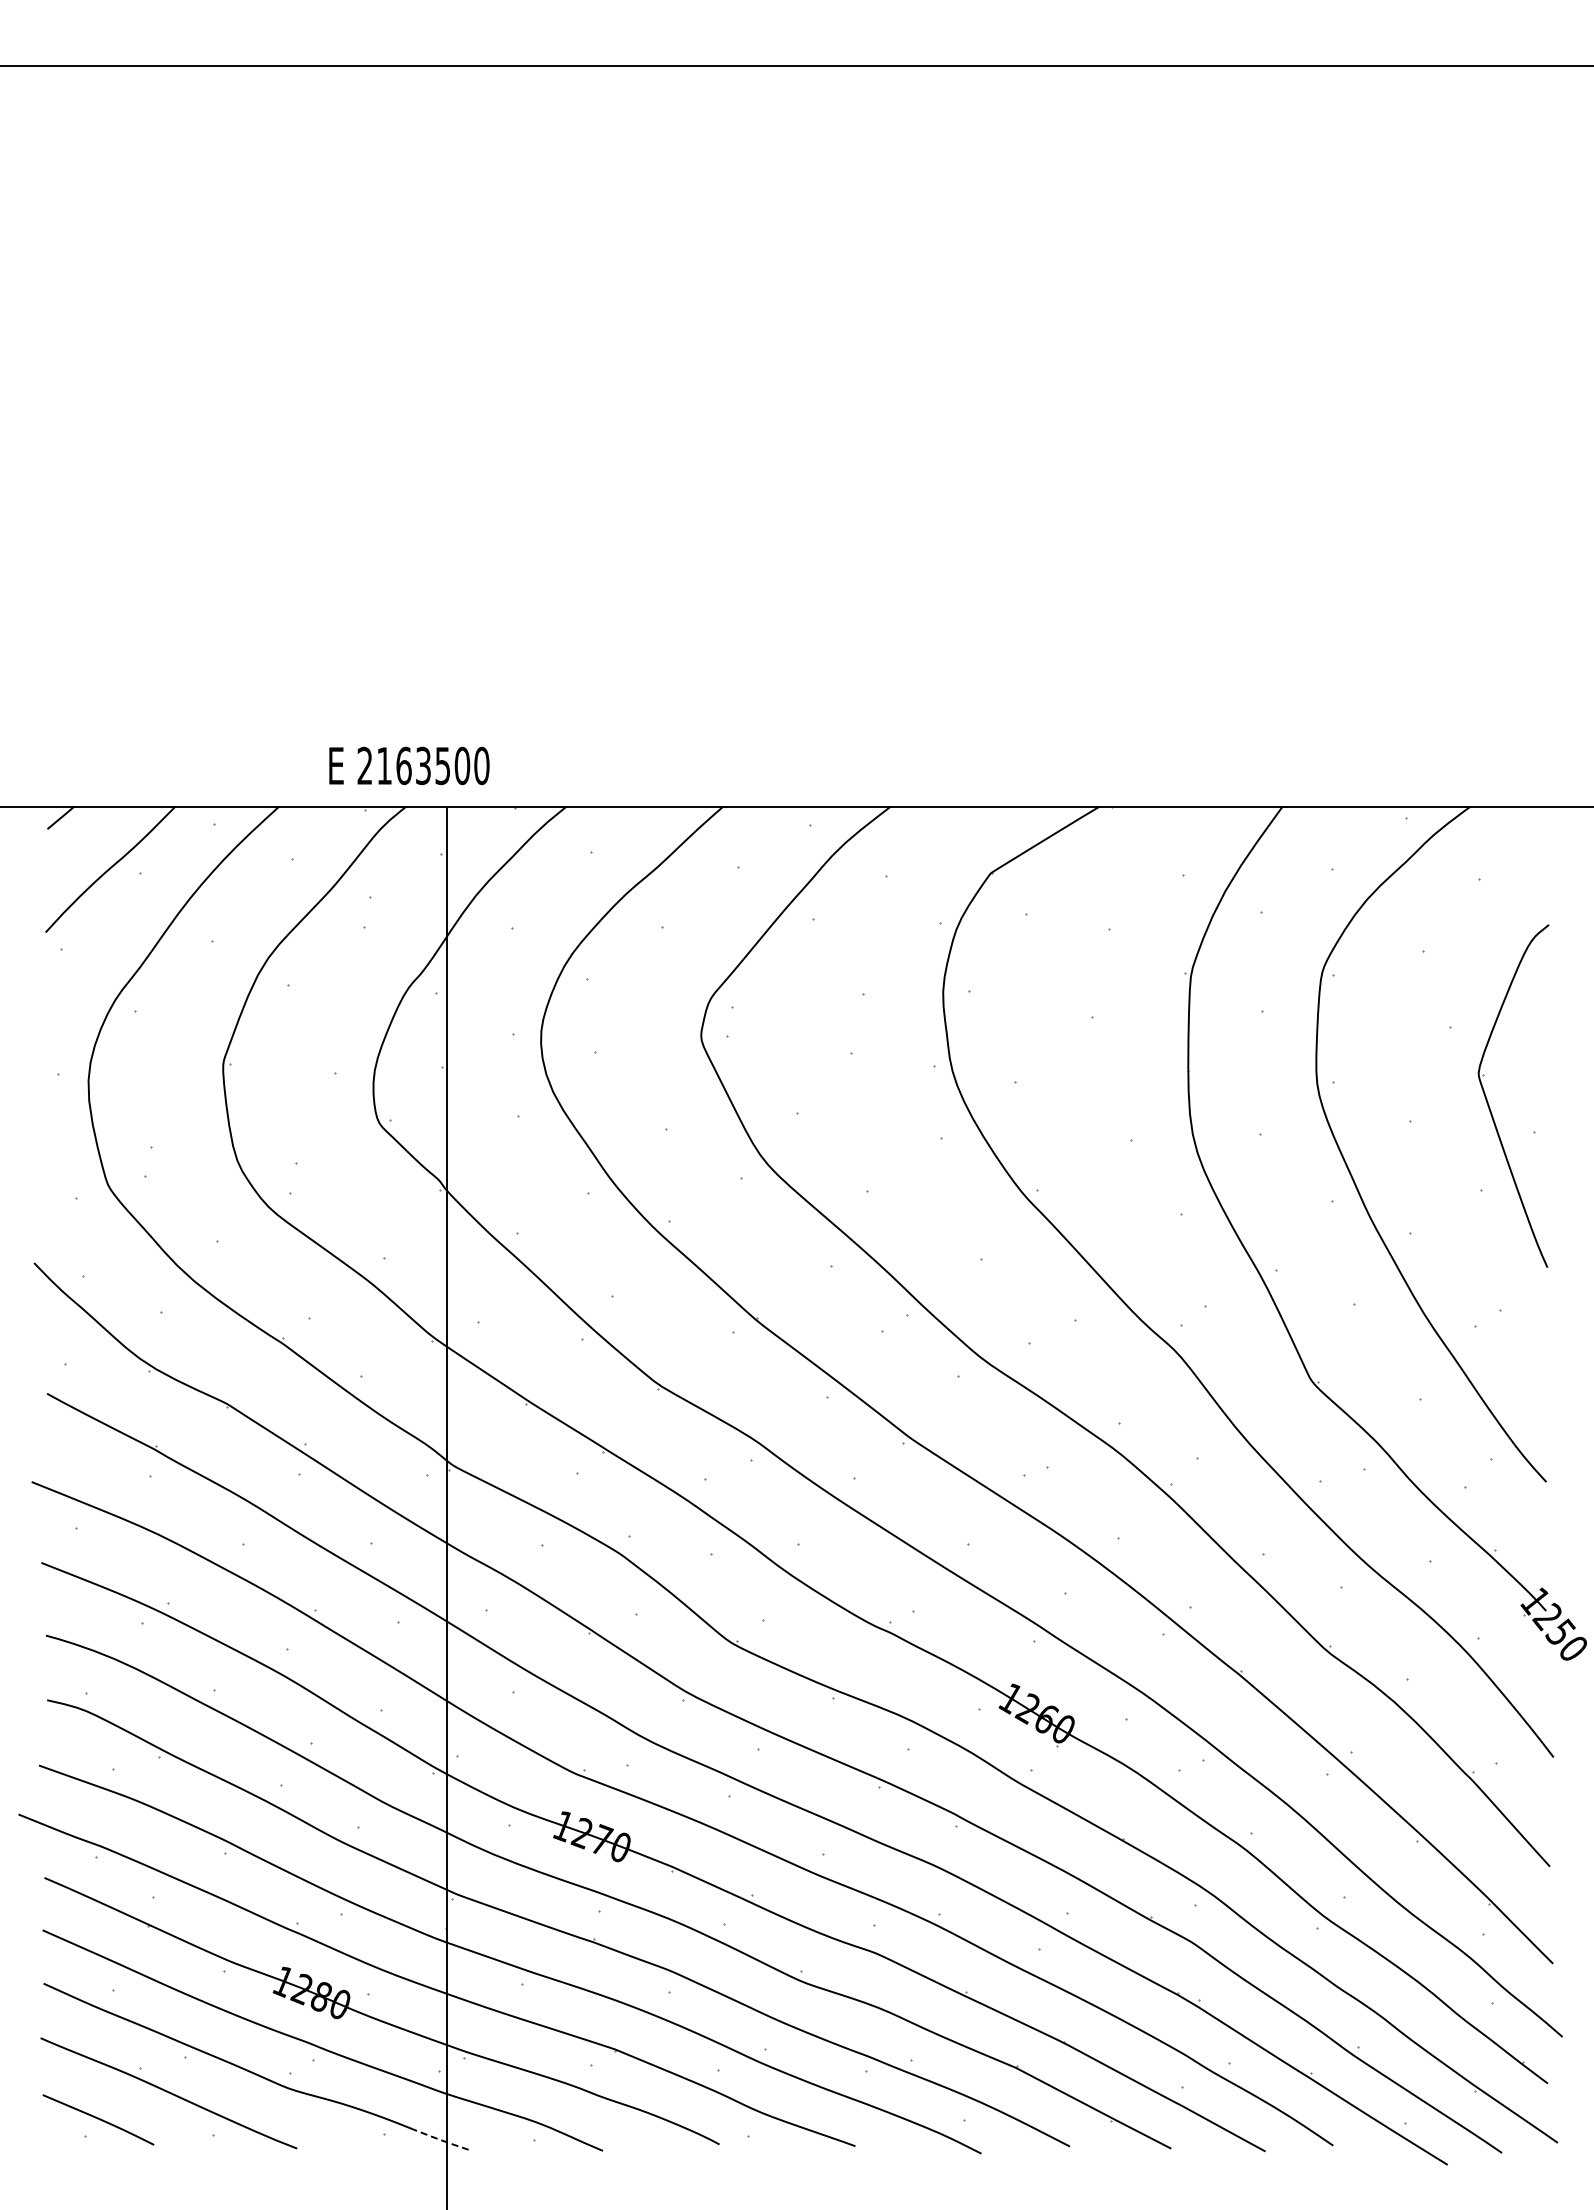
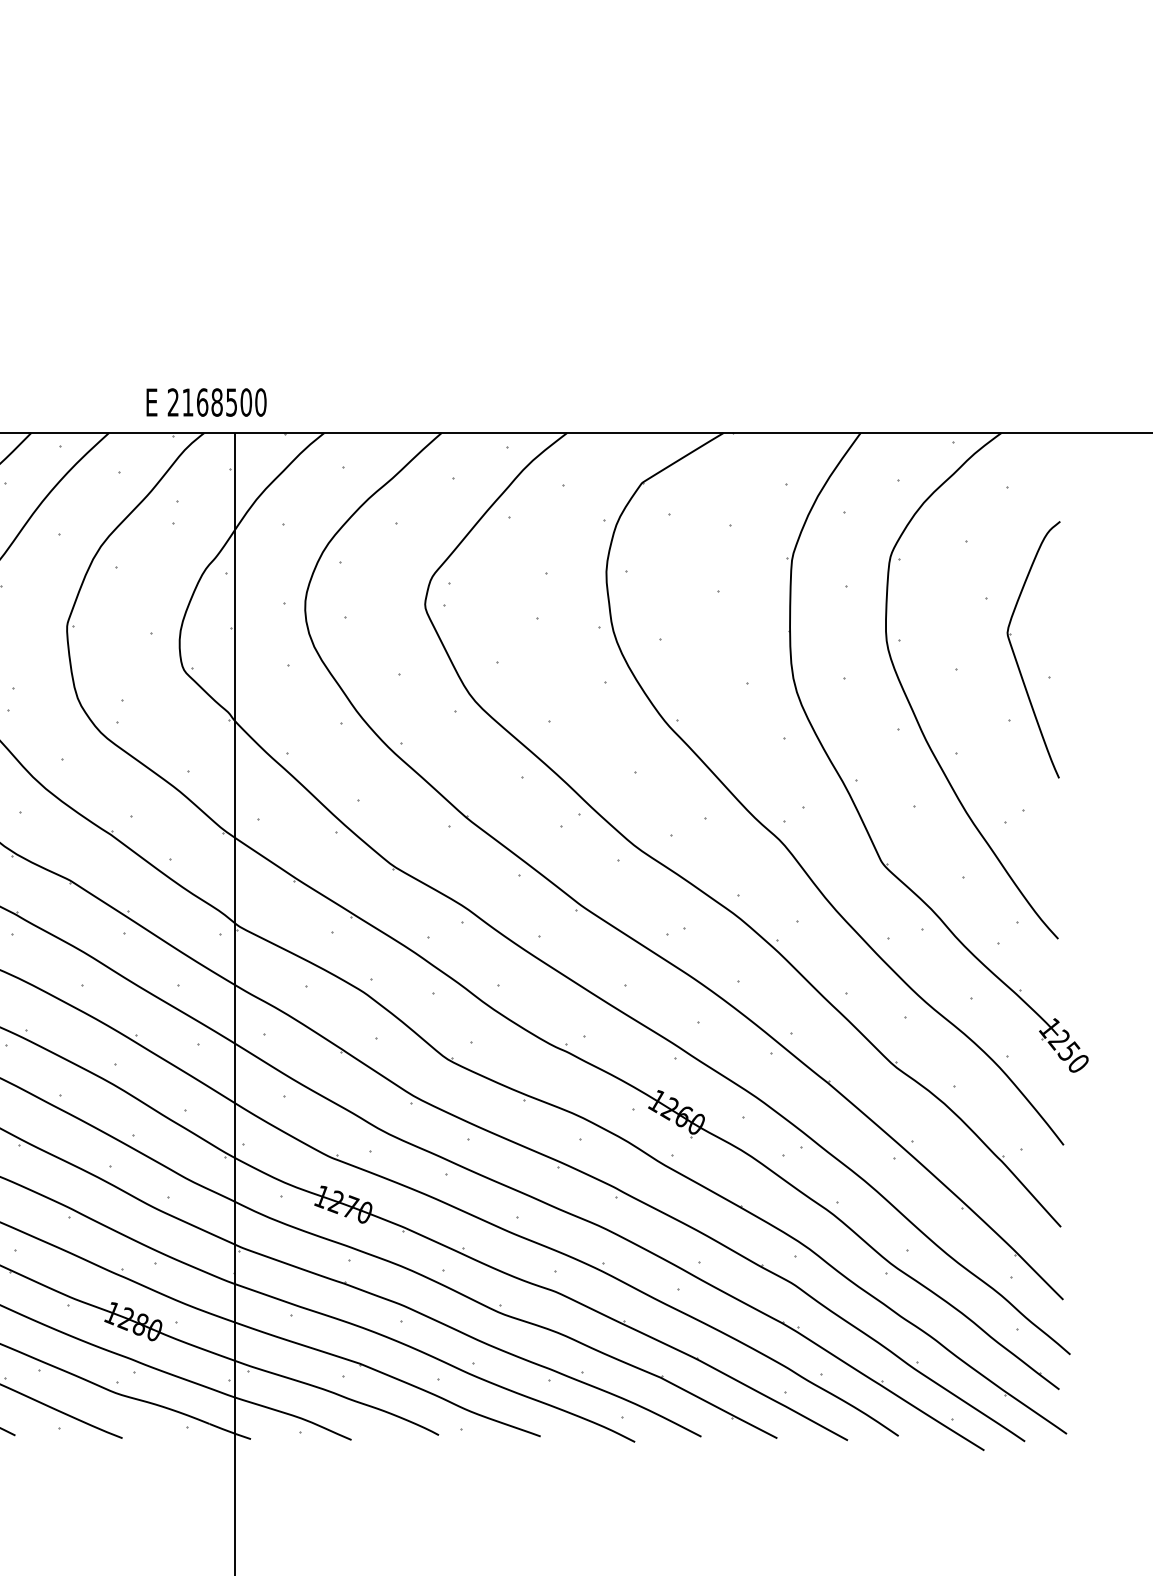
text: (423, 766) -> (217, 402), 2163500 -> 2168500
line: (440, 2140) -> (229, 1432), dashed -> solid

